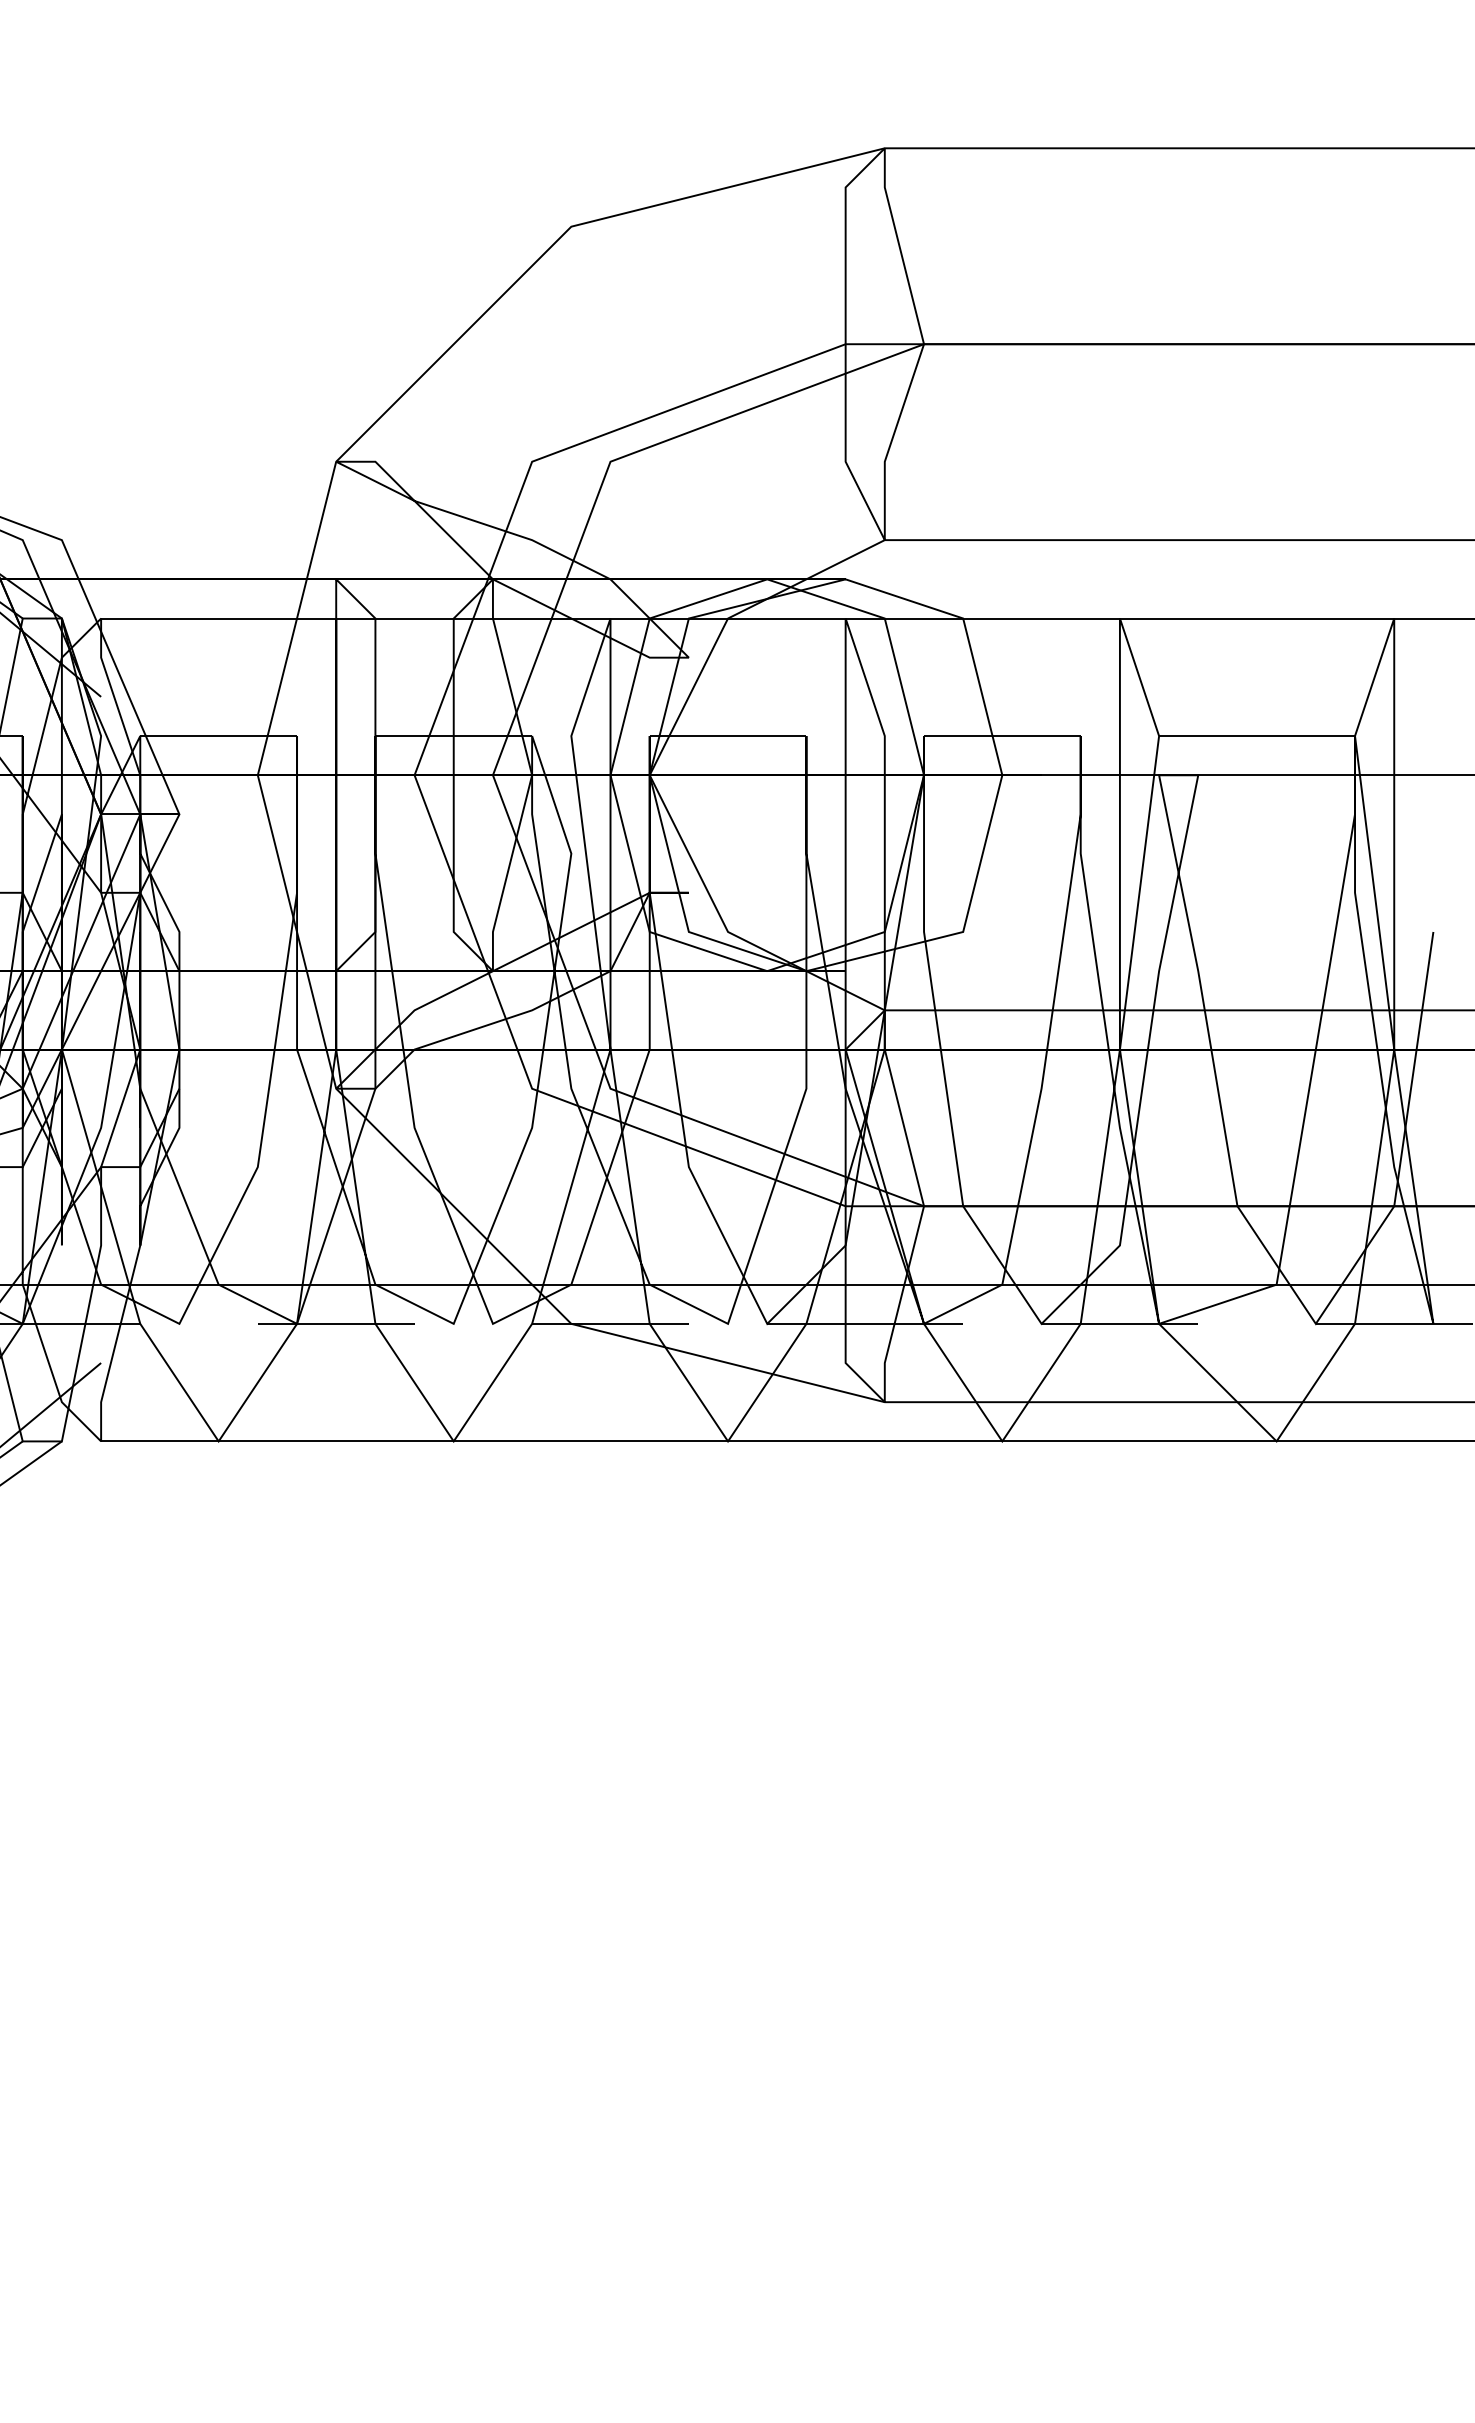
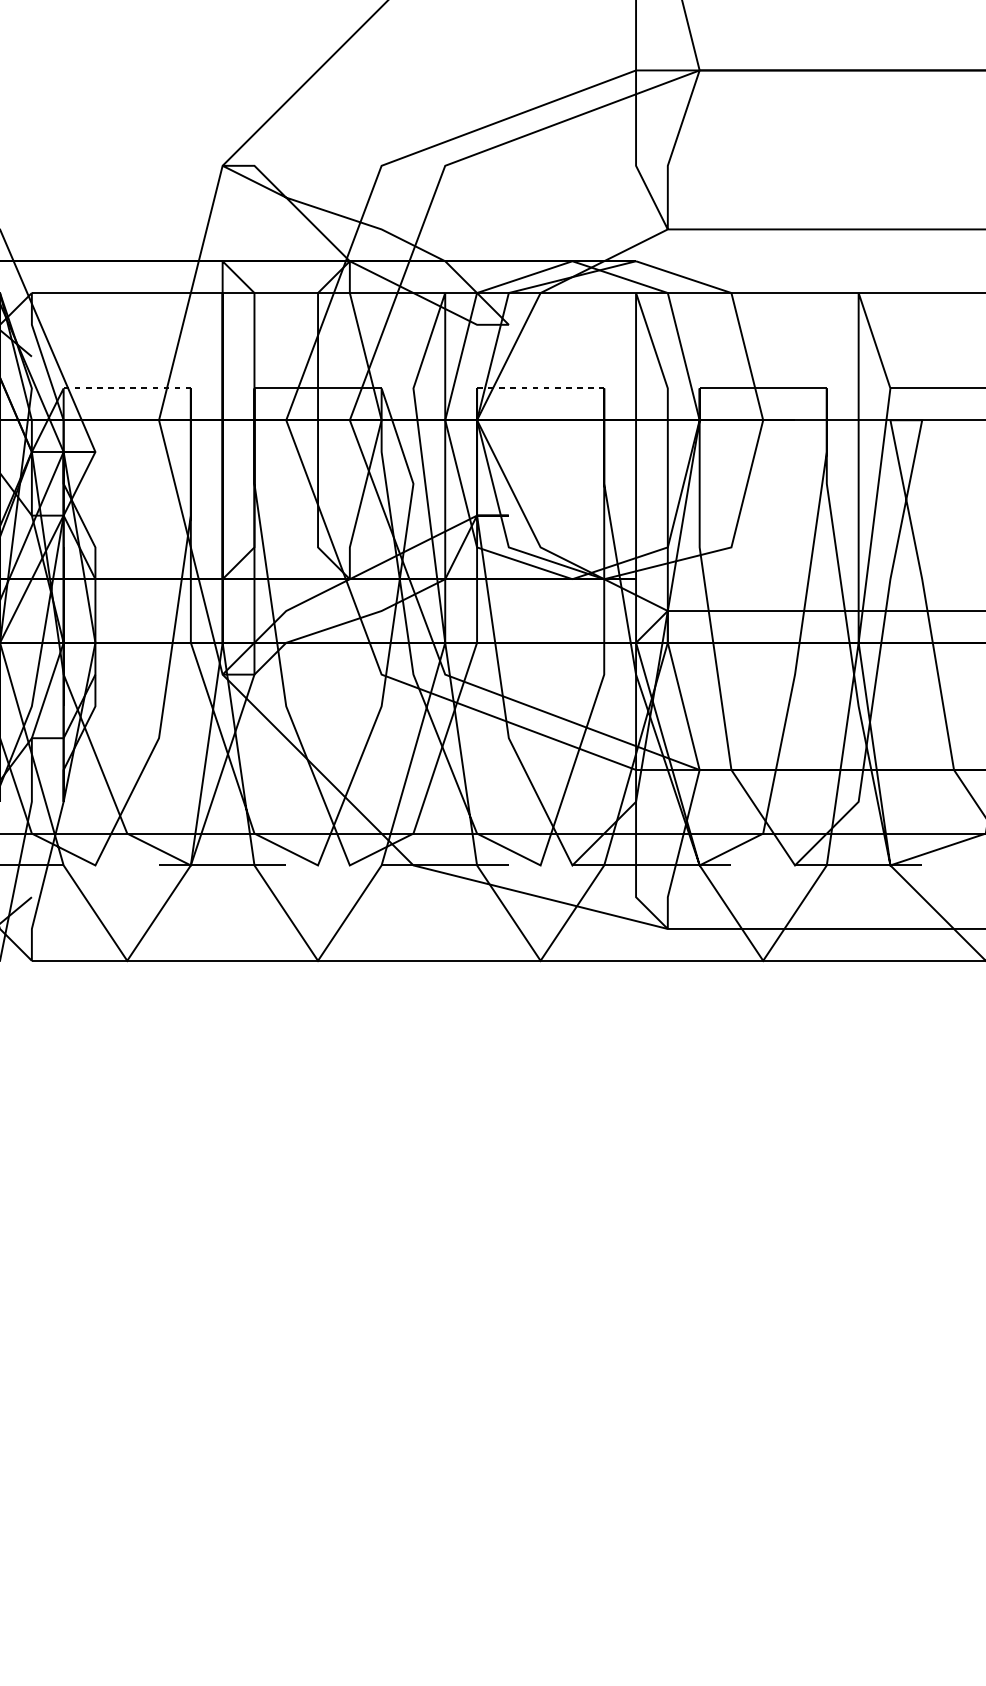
line: (219, 736) -> (127, 388), solid -> dashed
line: (728, 736) -> (540, 388), solid -> dashed

